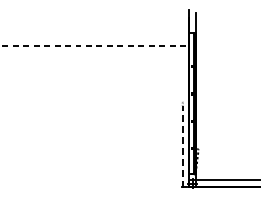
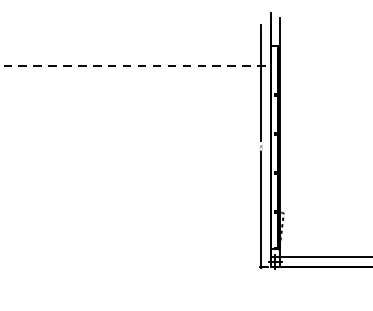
line: (182, 57) -> (260, 81), added
line: (182, 147) -> (260, 210), dashed -> solid

